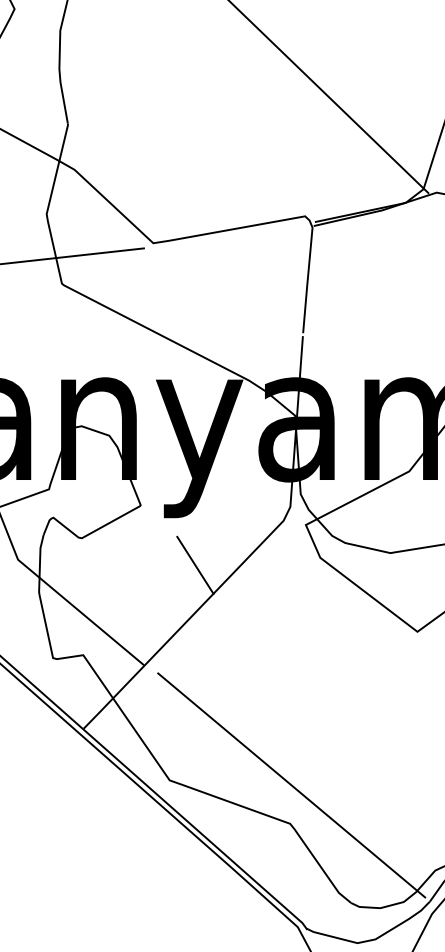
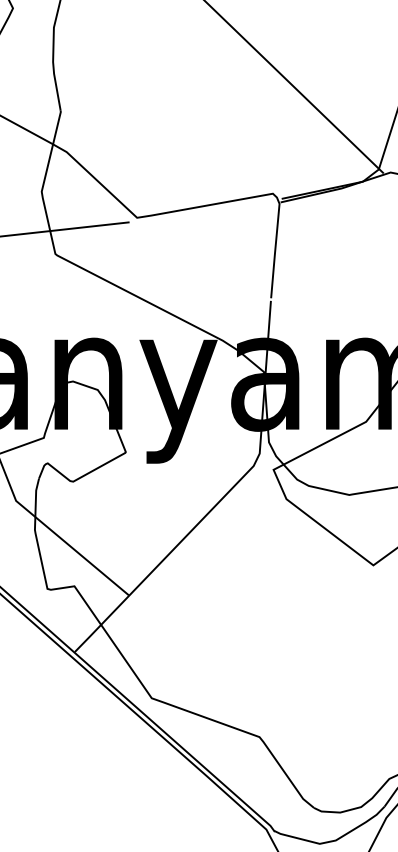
line: (195, 564) -> (174, 505), removed
line: (291, 785) -> (260, 702), removed

